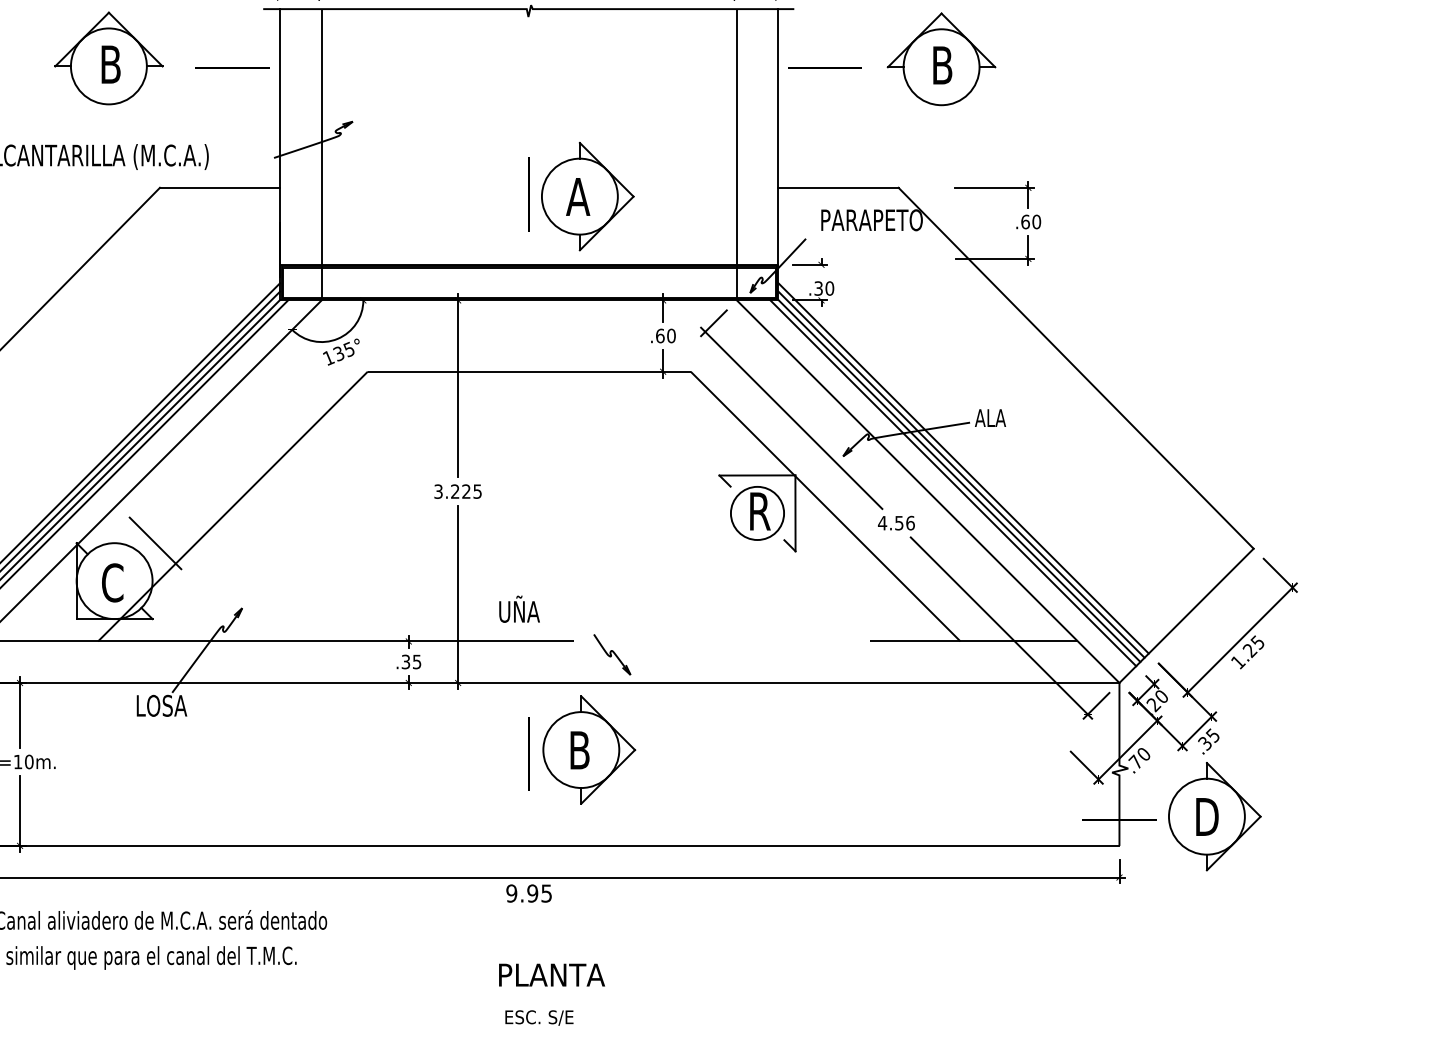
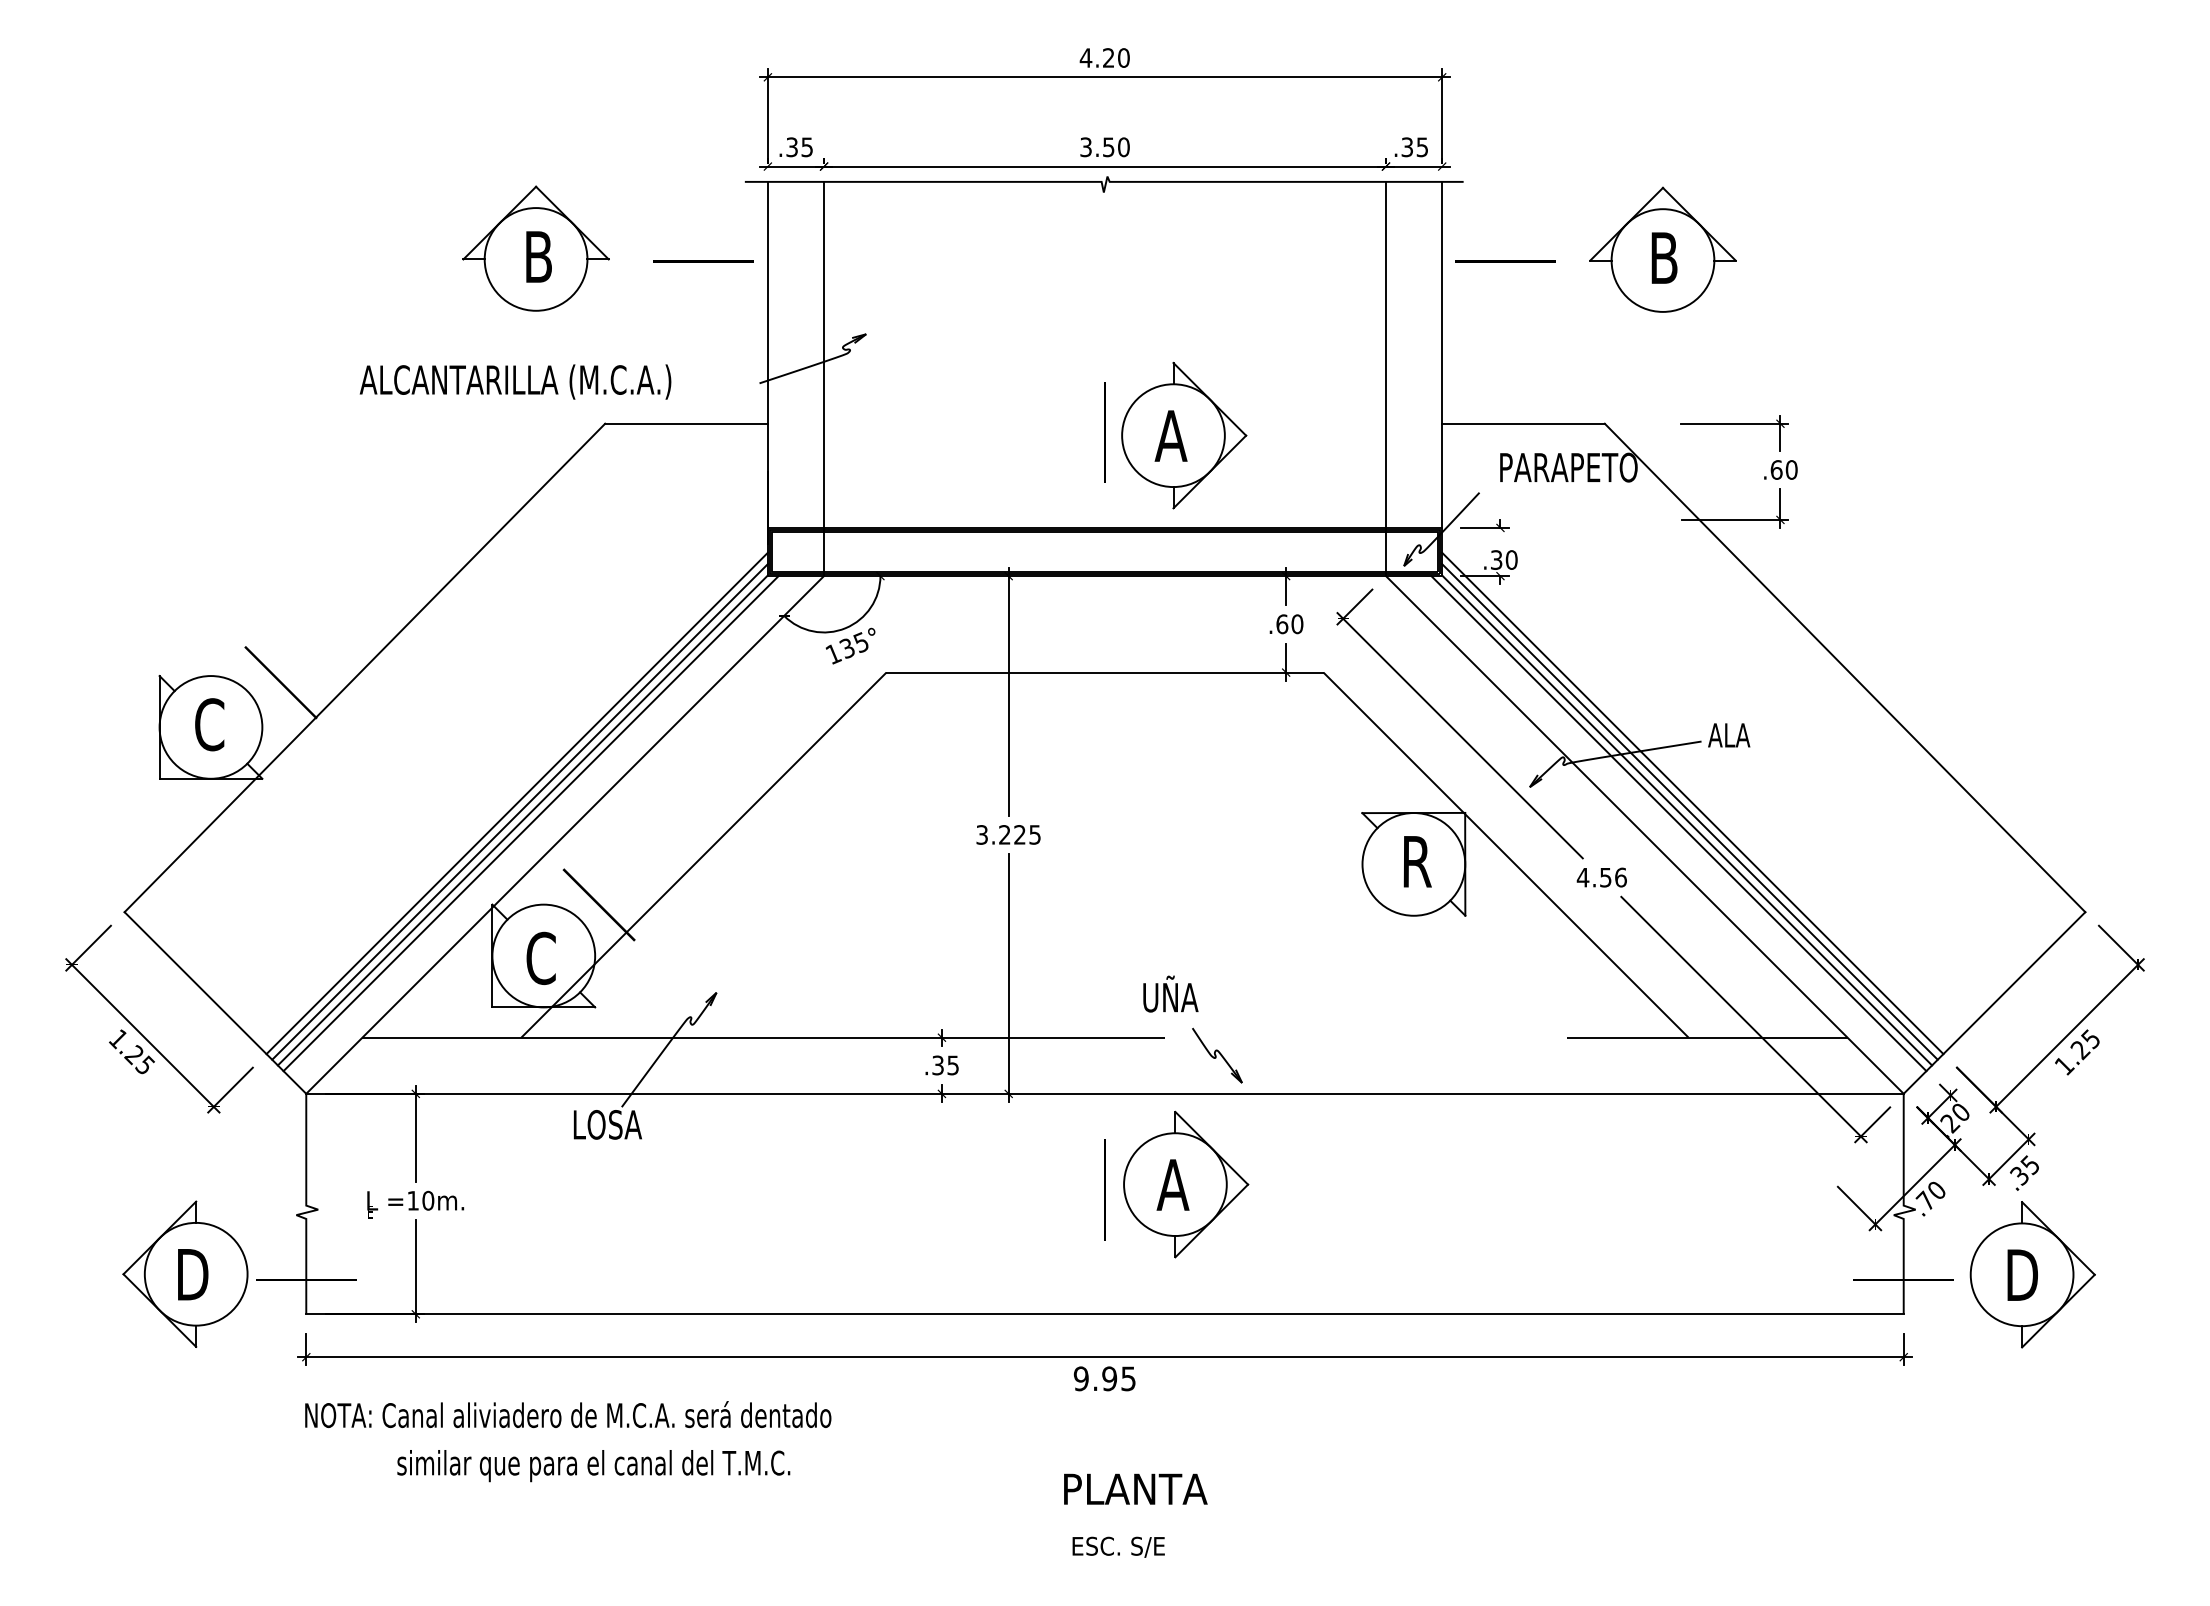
circle: (757, 513) -> (1413, 864), size x1.43
text: (519, 608) -> (1170, 993), moved
text: (579, 749) -> (1172, 1184), B -> A

